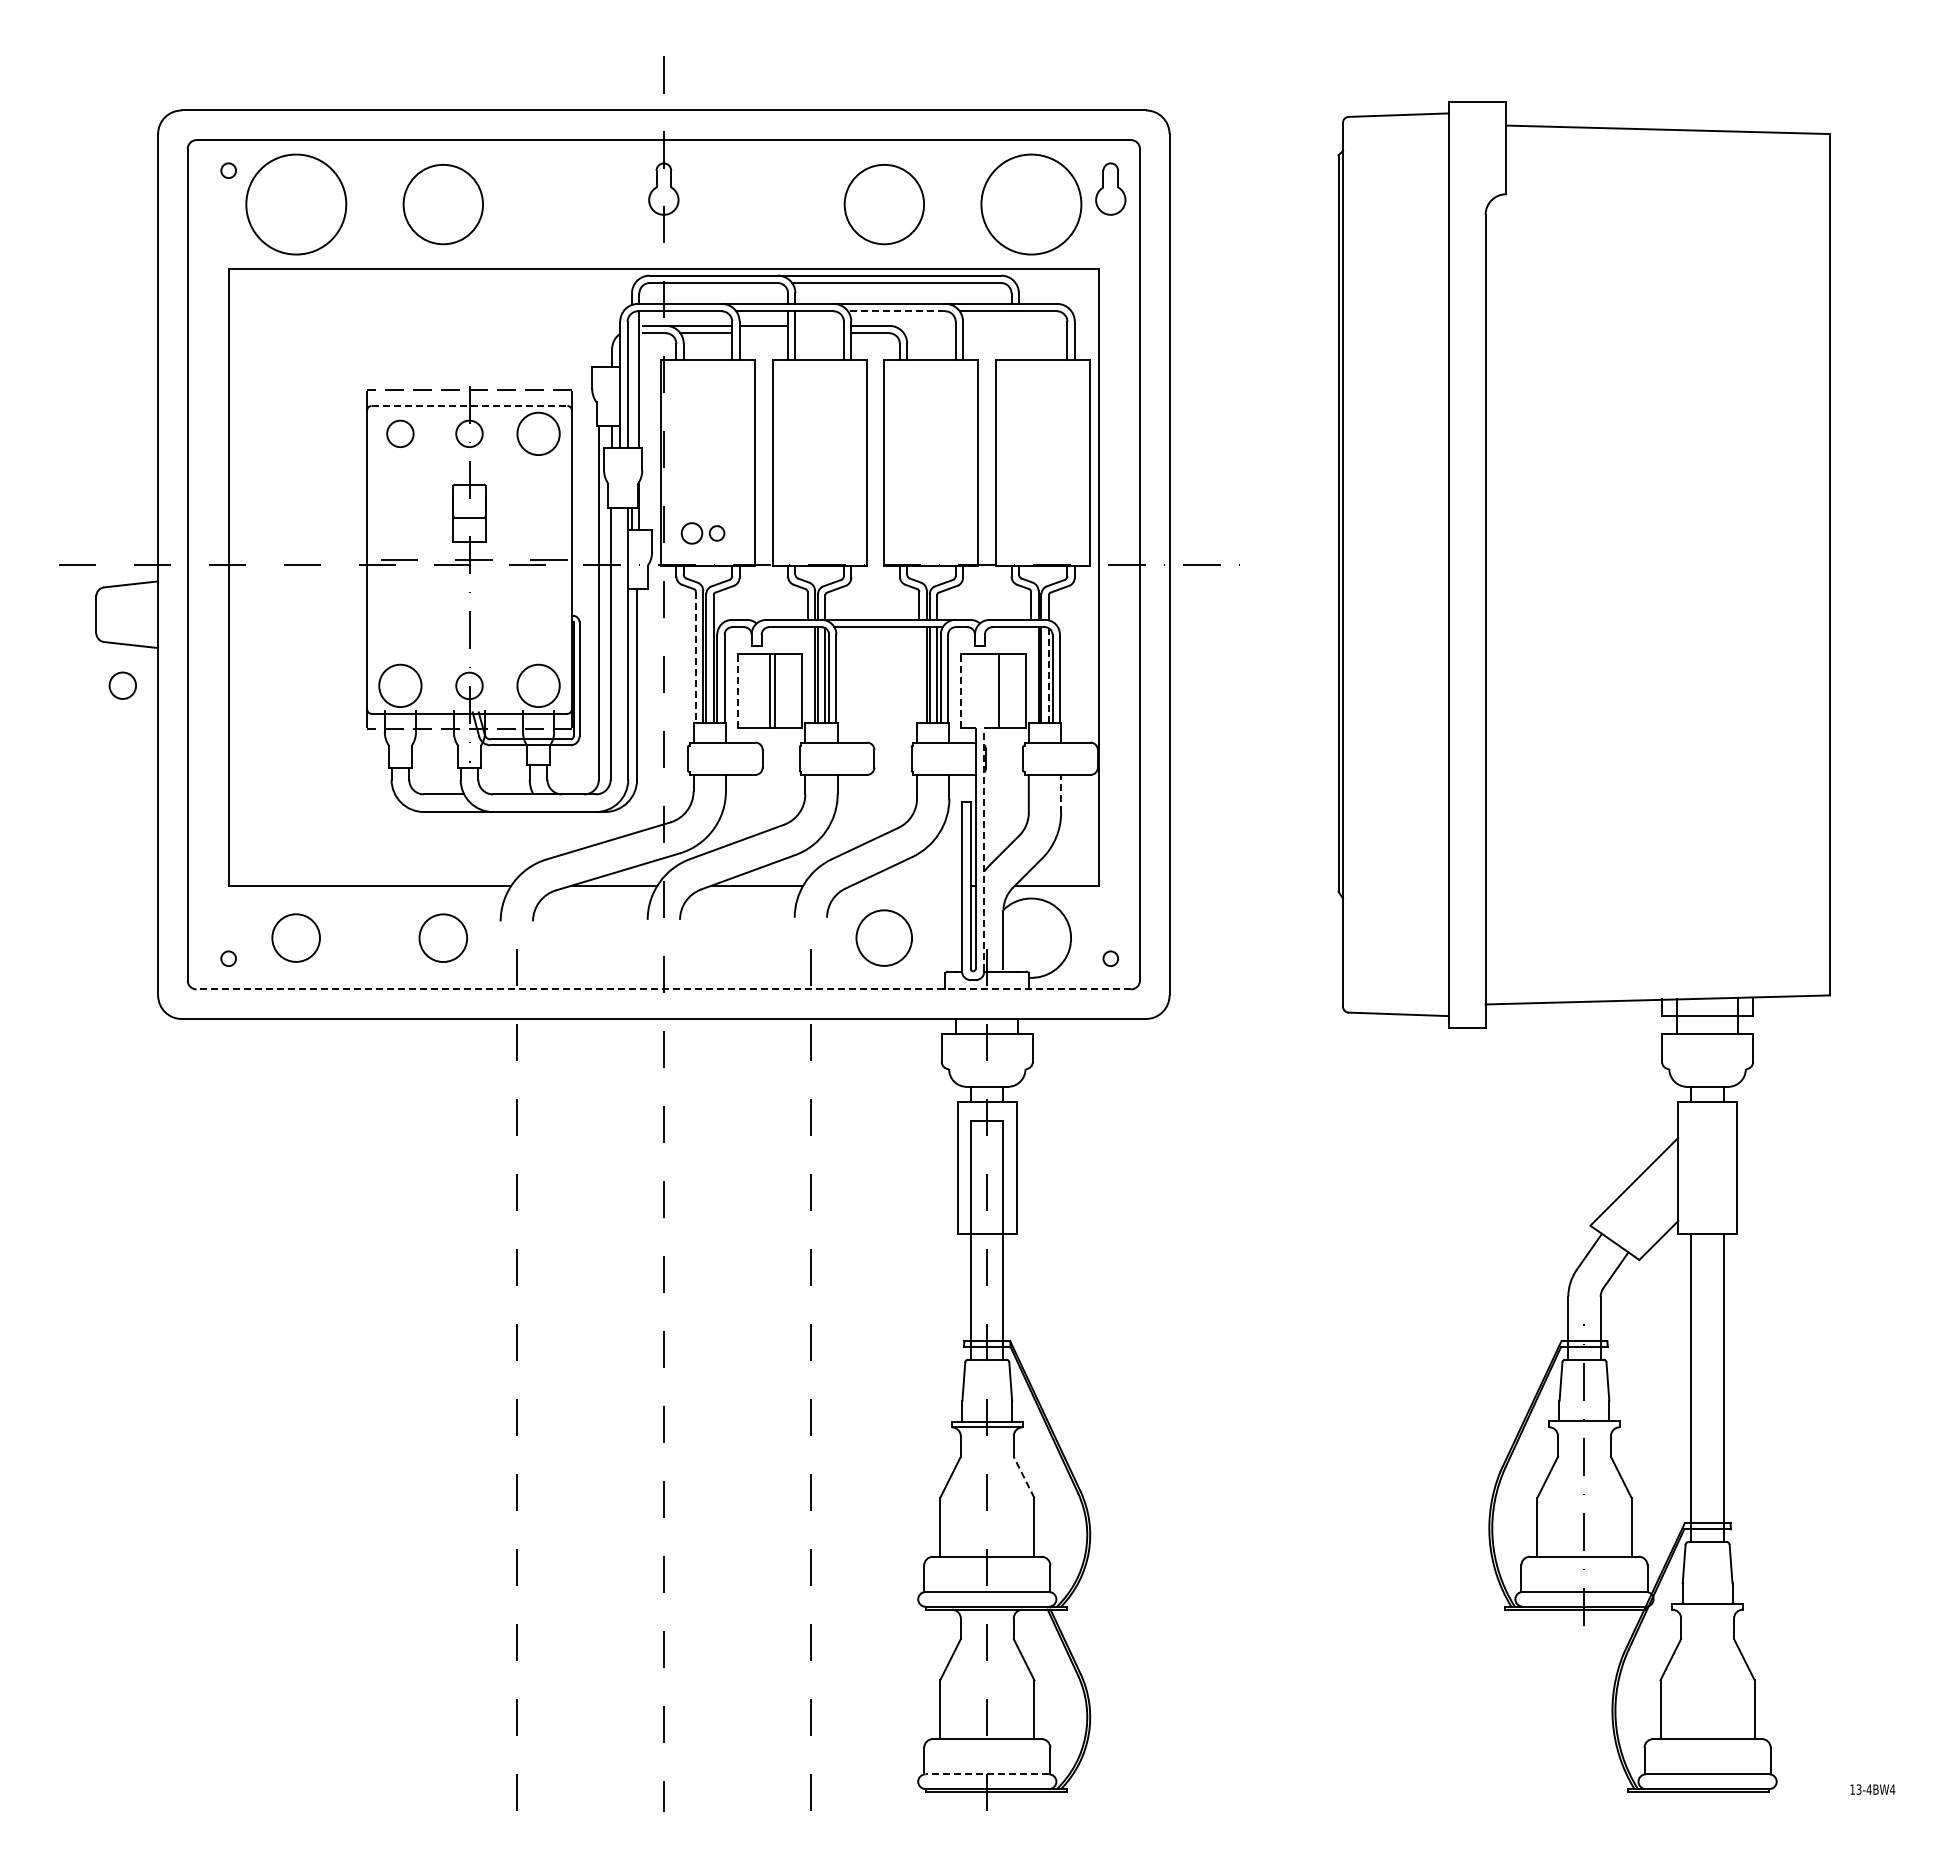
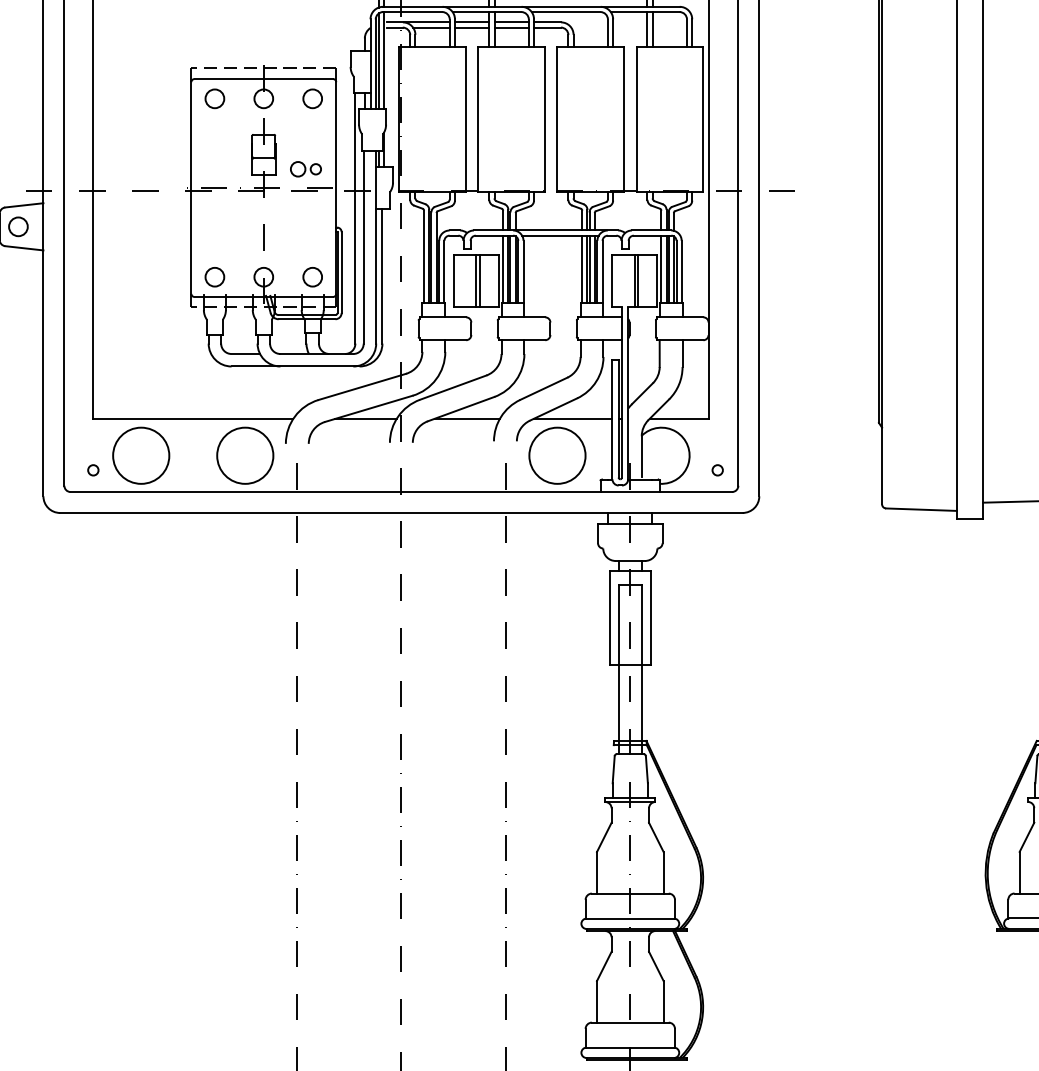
line: (896, 311) -> (566, 12), dashed -> solid
line: (819, 325) -> (511, 22), added
line: (763, 333) -> (471, 27), added
line: (819, 333) -> (511, 27), added
line: (1011, 335) -> (647, 29), added
line: (1018, 335) -> (652, 29), added
line: (632, 380) -> (379, 61), added
line: (469, 405) -> (263, 78), dashed -> solid
circle: (538, 433) -> (312, 98), size x0.62
part: (702, 533) -> (305, 169), moved
line: (695, 657) -> (423, 257), dashed -> solid
line: (807, 674) -> (503, 269), added
line: (919, 674) -> (582, 269), added
line: (1031, 674) -> (661, 269), added
line: (1048, 676) -> (673, 270), dashed -> solid
circle: (122, 685) -> (18, 226), moved
circle: (400, 685) -> (214, 276), size x0.62
circle: (538, 685) -> (312, 276), size x0.62
line: (737, 690) -> (453, 280), dashed -> solid
line: (961, 690) -> (612, 280), dashed -> solid
line: (993, 690) -> (634, 280), added
line: (1061, 793) -> (682, 353), dashed -> solid
line: (984, 849) -> (628, 393), dashed -> solid
line: (906, 886) -> (573, 419), added
circle: (295, 937) -> (140, 455), size x1.67
circle: (443, 937) -> (245, 455), size x1.67
circle: (883, 937) -> (556, 455), size x1.43
line: (663, 989) -> (401, 492), dashed -> solid
line: (1023, 1476) -> (655, 836), dashed -> solid
line: (987, 1774) -> (630, 1047), dashed -> solid

